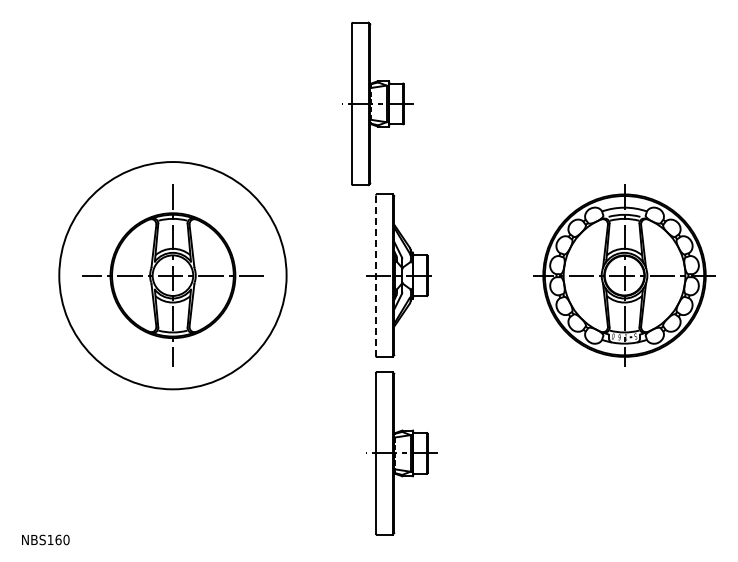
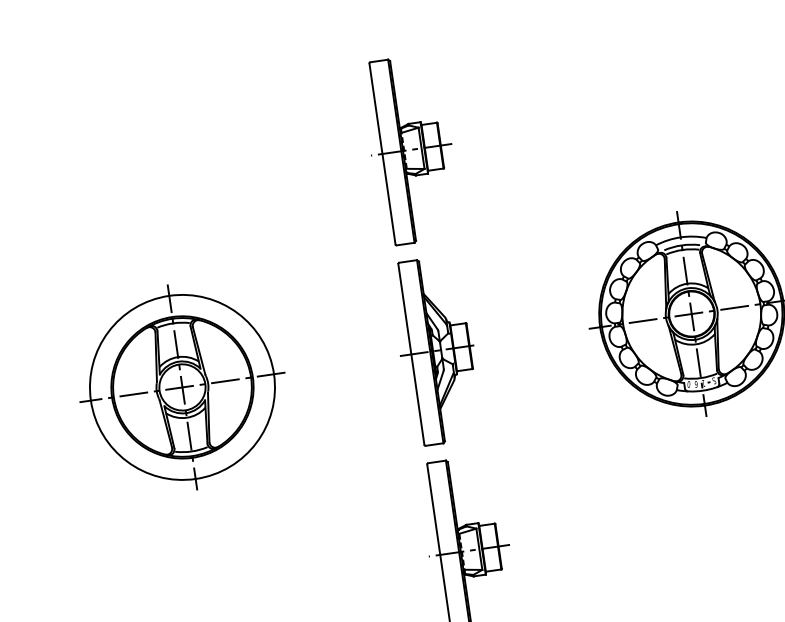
part: (377, 103) -> (411, 149), moved
circle: (172, 275) -> (181, 387), size x0.71
line: (375, 276) -> (411, 355), dashed -> solid

